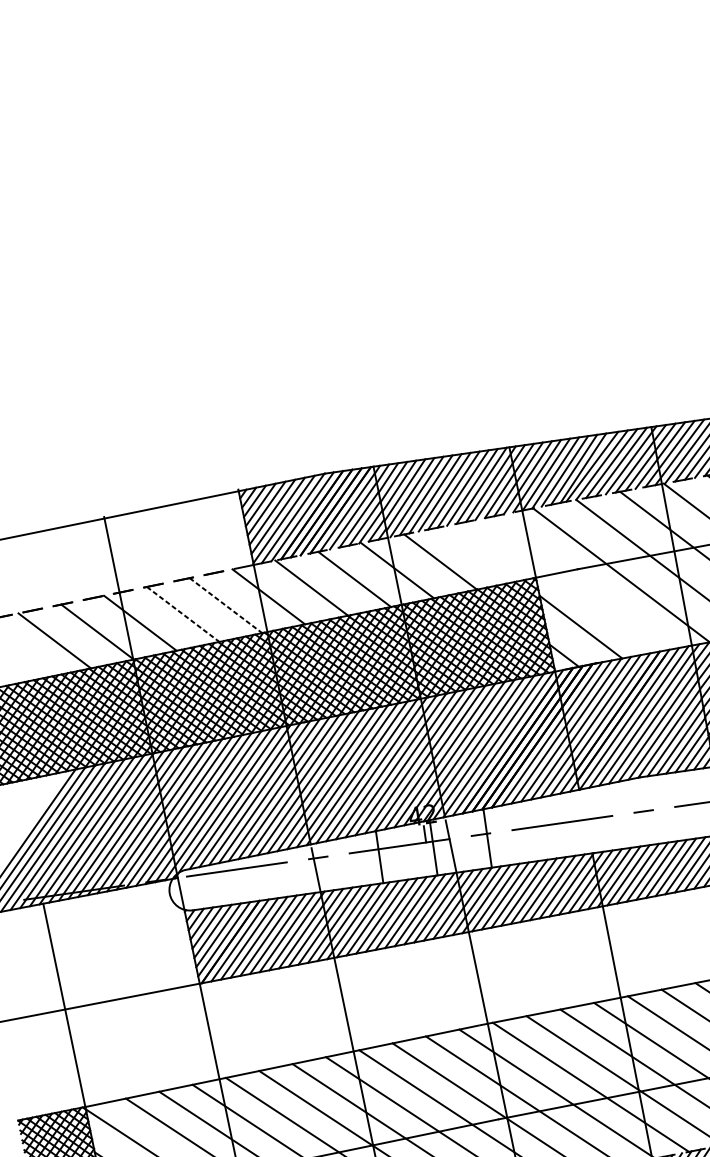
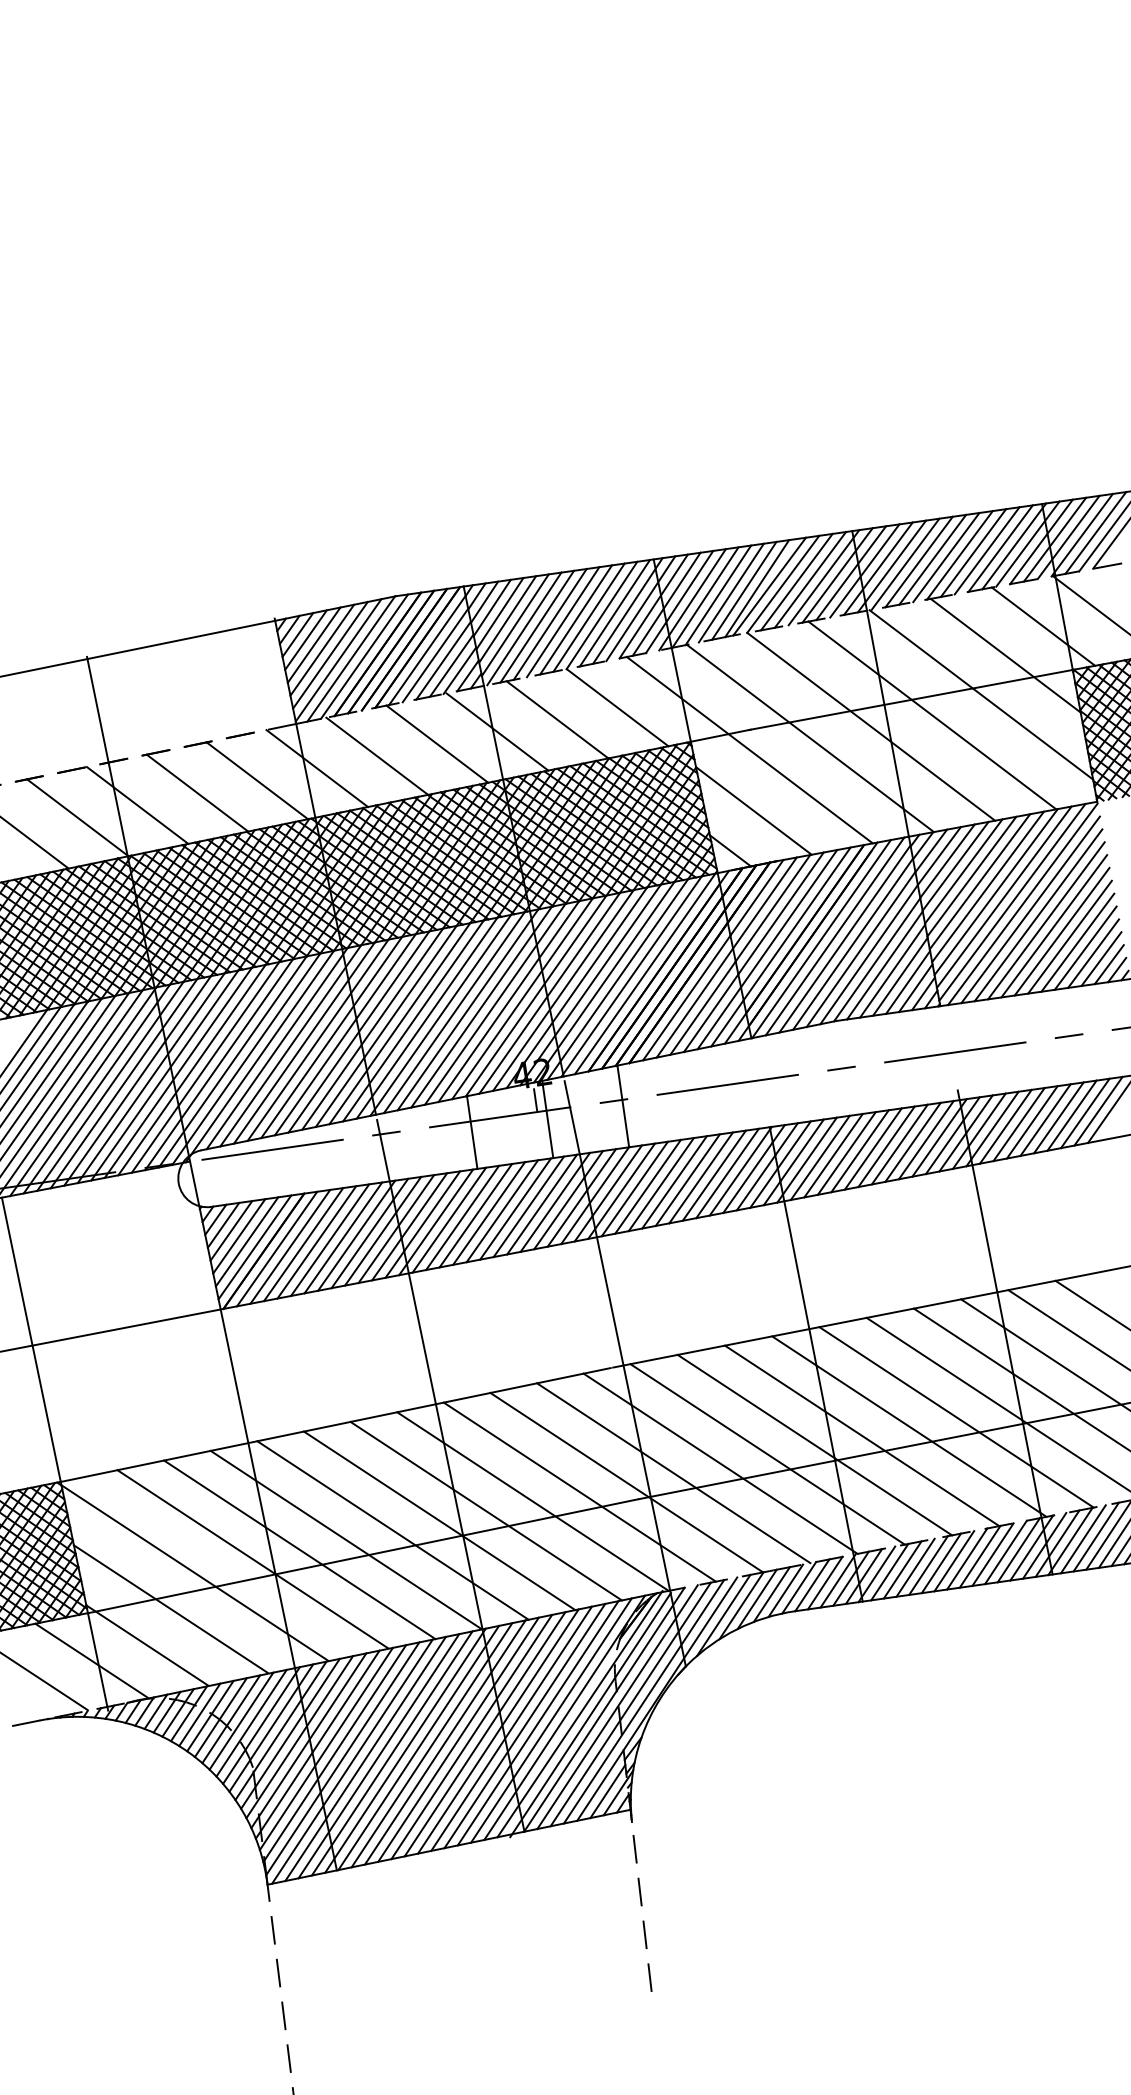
line: (483, 553) -> (617, 707), added
line: (577, 583) -> (749, 750), added
line: (226, 605) -> (257, 780), dashed -> solid
line: (183, 614) -> (197, 793), dashed -> solid

